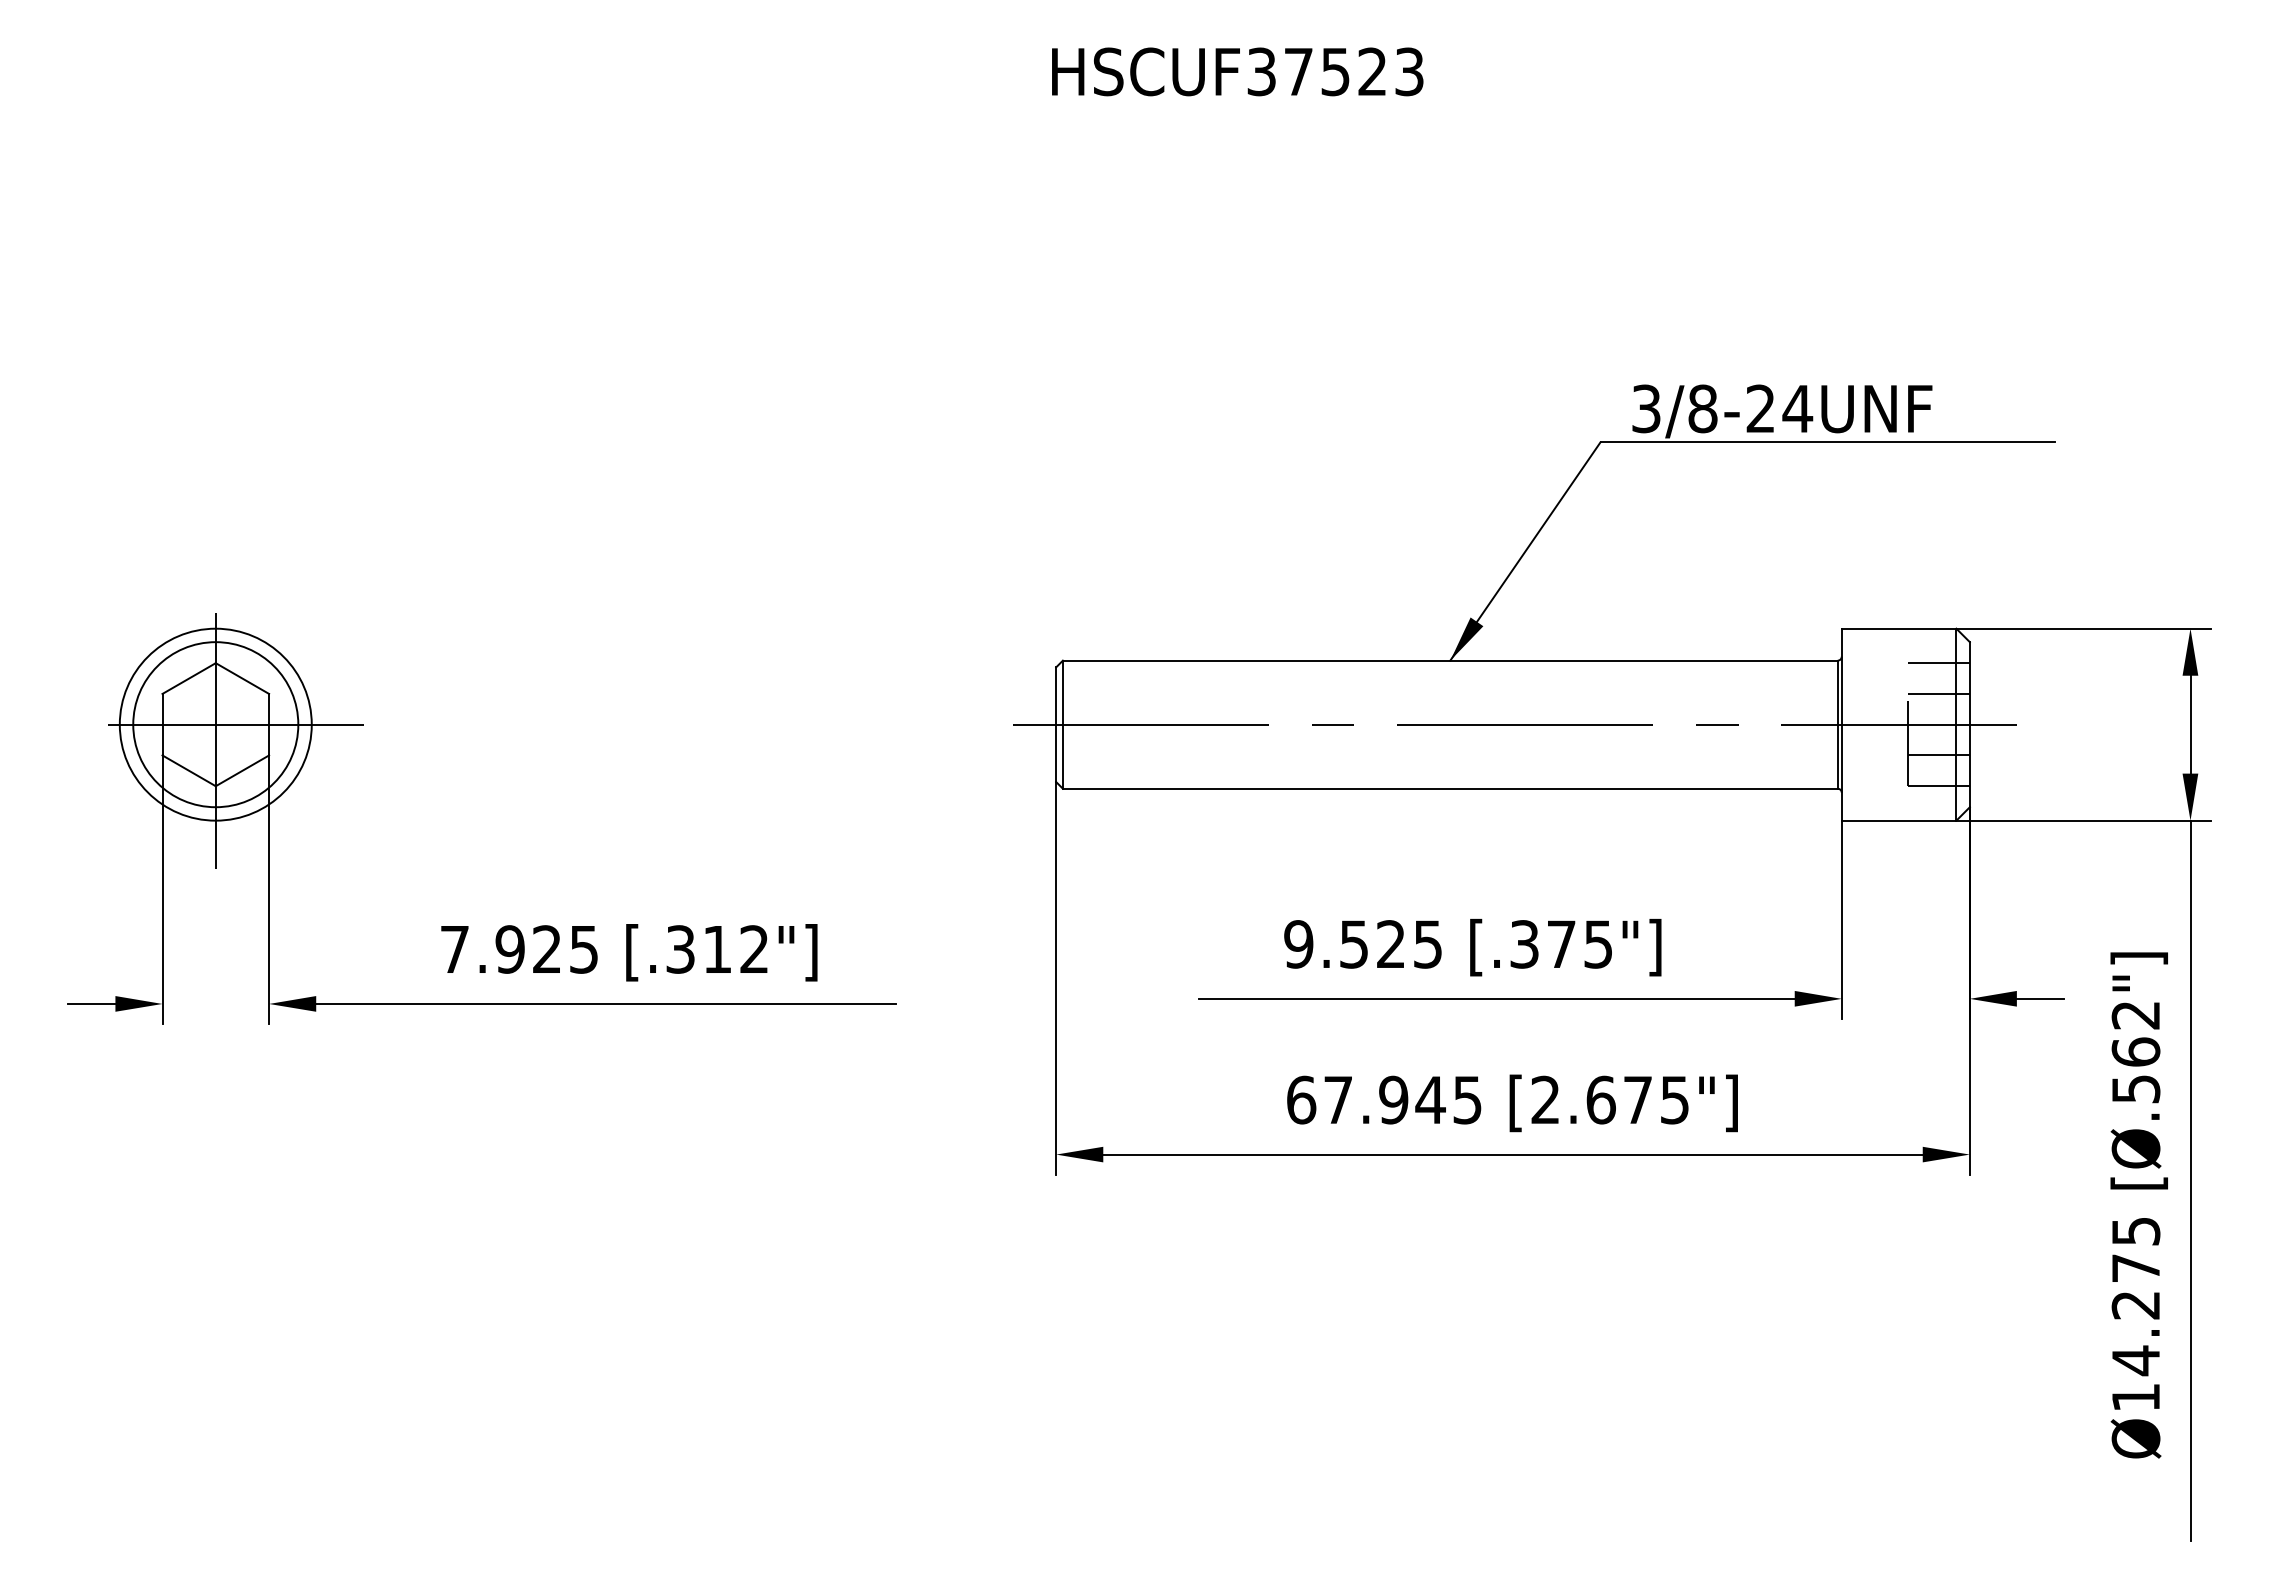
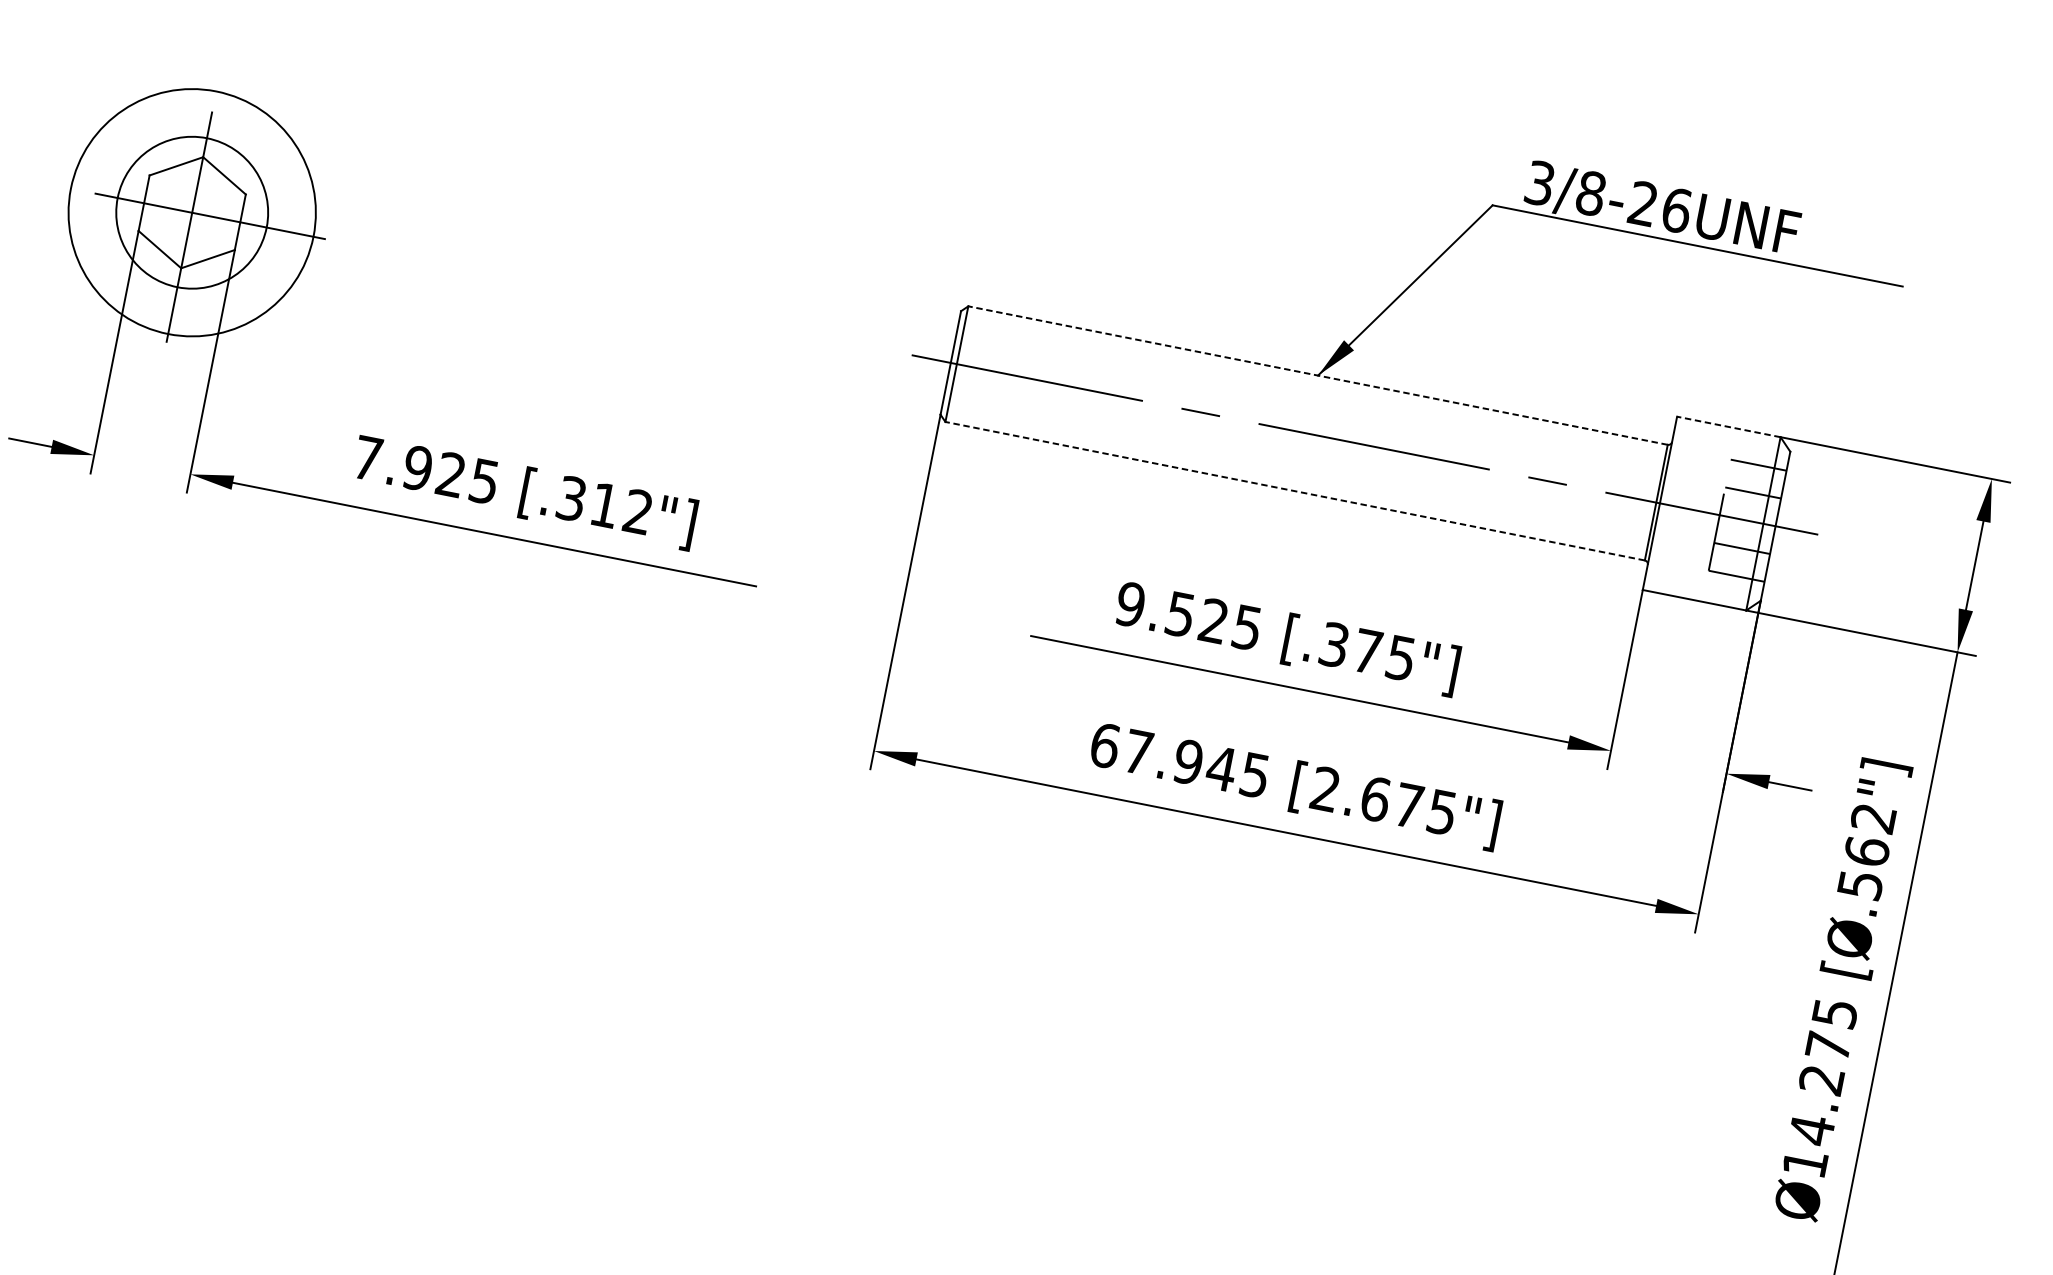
text: (1797, 408) -> (1676, 210), 3/8-24UNF -> 3/8-26UNF
line: (1898, 628) -> (1728, 426), solid -> dashed
line: (1449, 660) -> (1317, 375), solid -> dashed
circle: (215, 724) -> (191, 212), size x1.4
line: (1449, 788) -> (1294, 490), solid -> dashed

